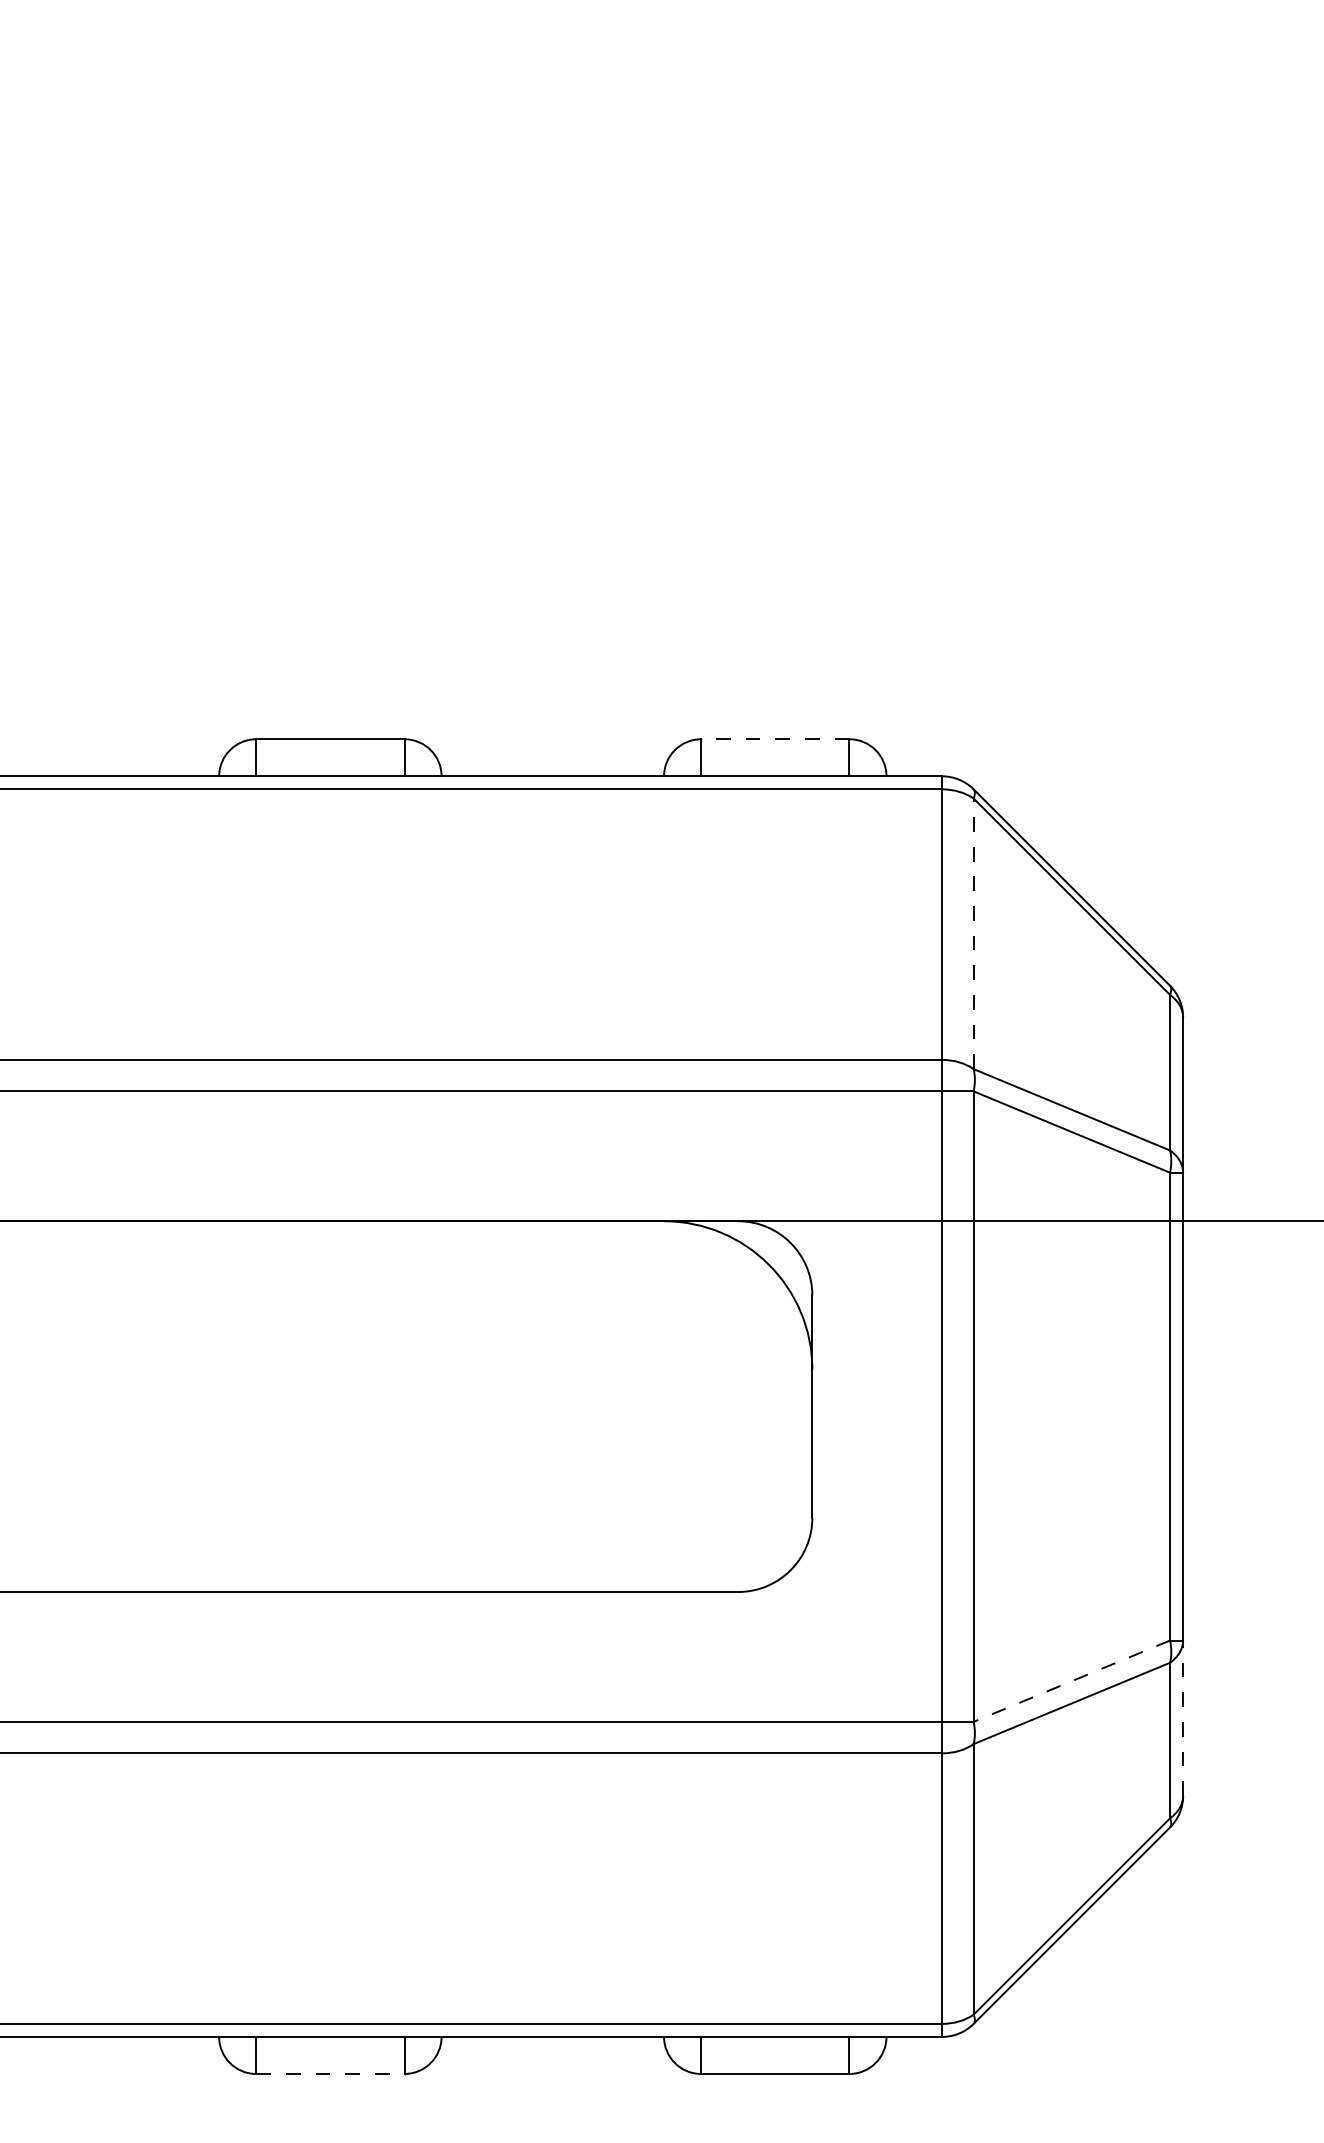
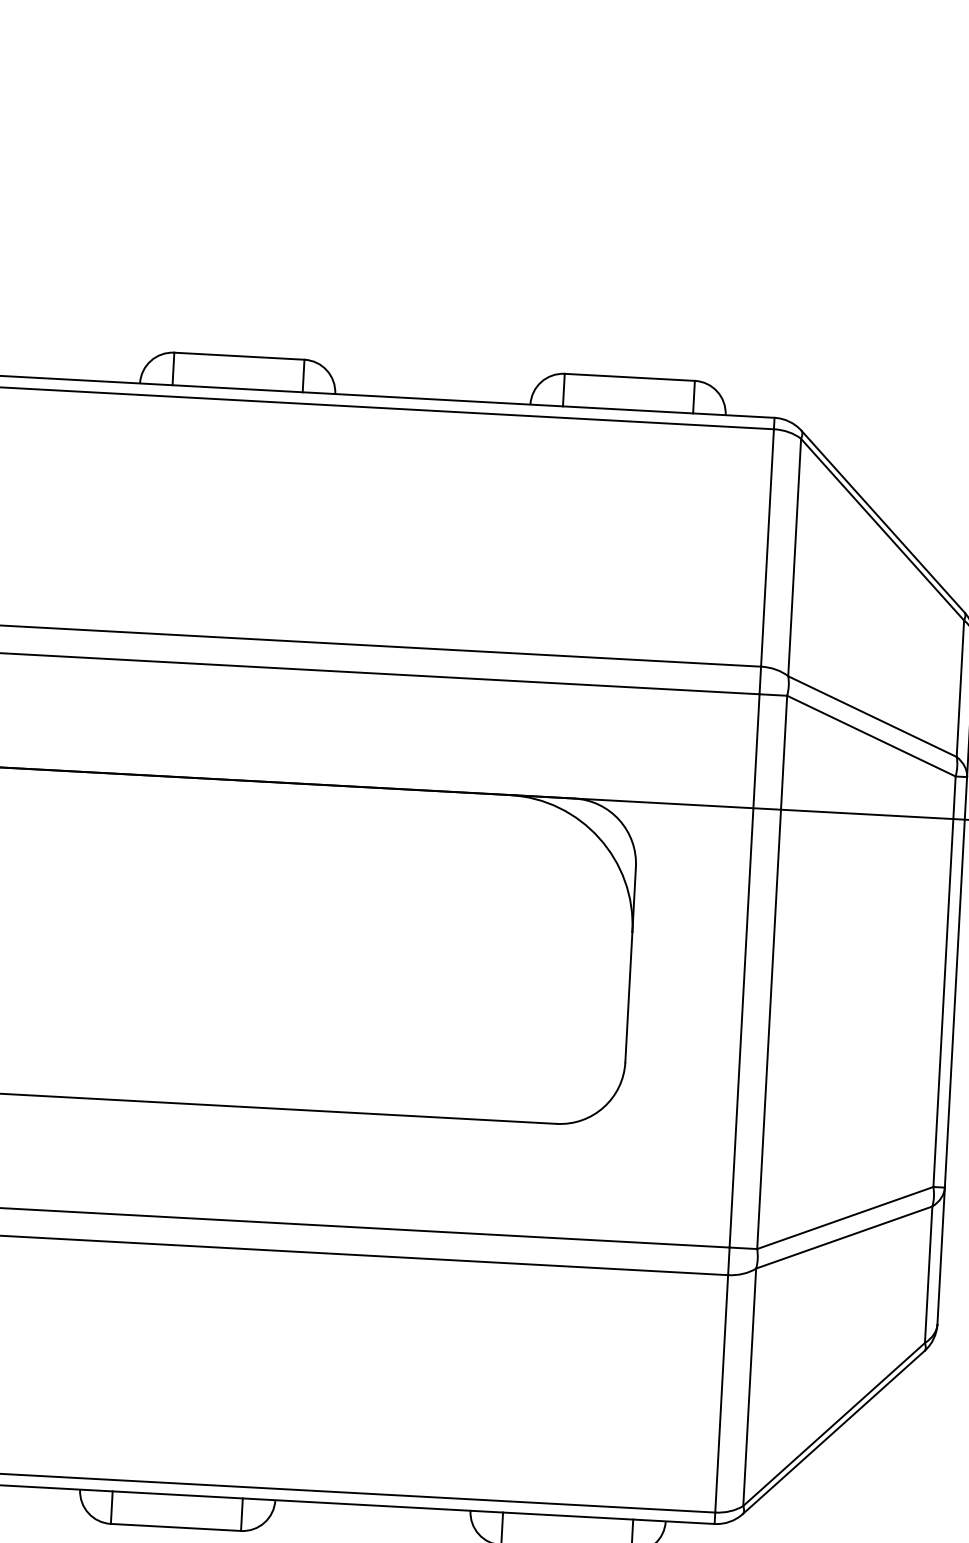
line: (774, 739) -> (629, 377), dashed -> solid
line: (973, 933) -> (794, 557), dashed -> solid
line: (1071, 1681) -> (844, 1218), dashed -> solid
line: (1183, 1718) -> (941, 1256), dashed -> solid
line: (330, 2073) -> (176, 1527), dashed -> solid

